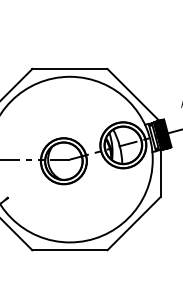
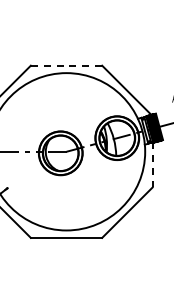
line: (69, 68) -> (66, 65), solid -> dashed
line: (160, 174) -> (152, 165), solid -> dashed

